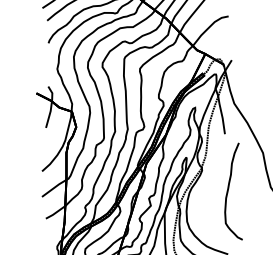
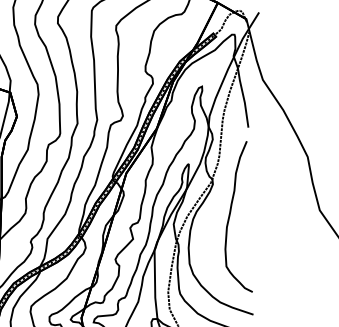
curve: (229, 188) -> (232, 212), moved

